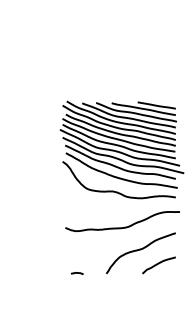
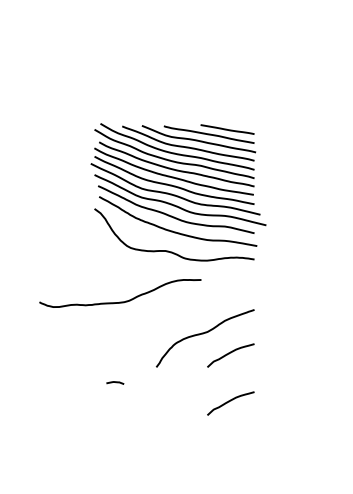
curve: (122, 227) -> (120, 301), moved
line: (77, 273) -> (115, 382), moved
curve: (158, 298) -> (229, 402), added

